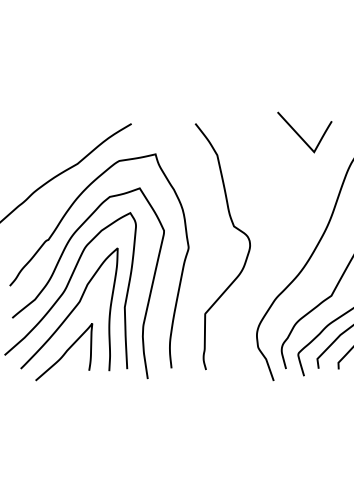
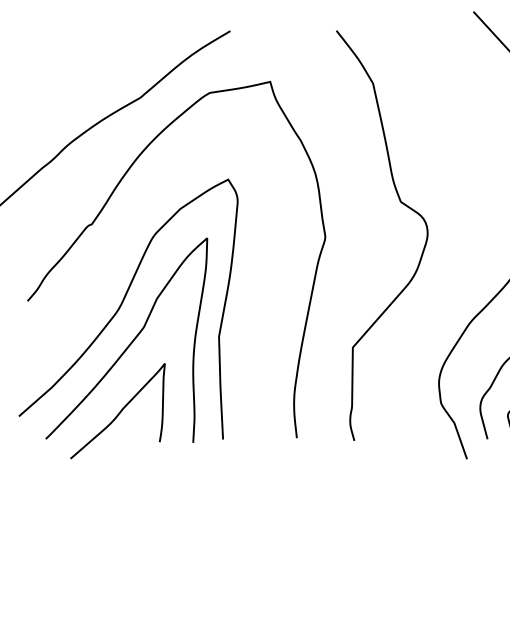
curve: (56, 268) -> (105, 271), removed

